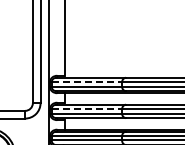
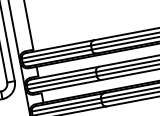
line: (87, 82) -> (57, 52), dashed -> solid
line: (87, 109) -> (62, 78), dashed -> solid

